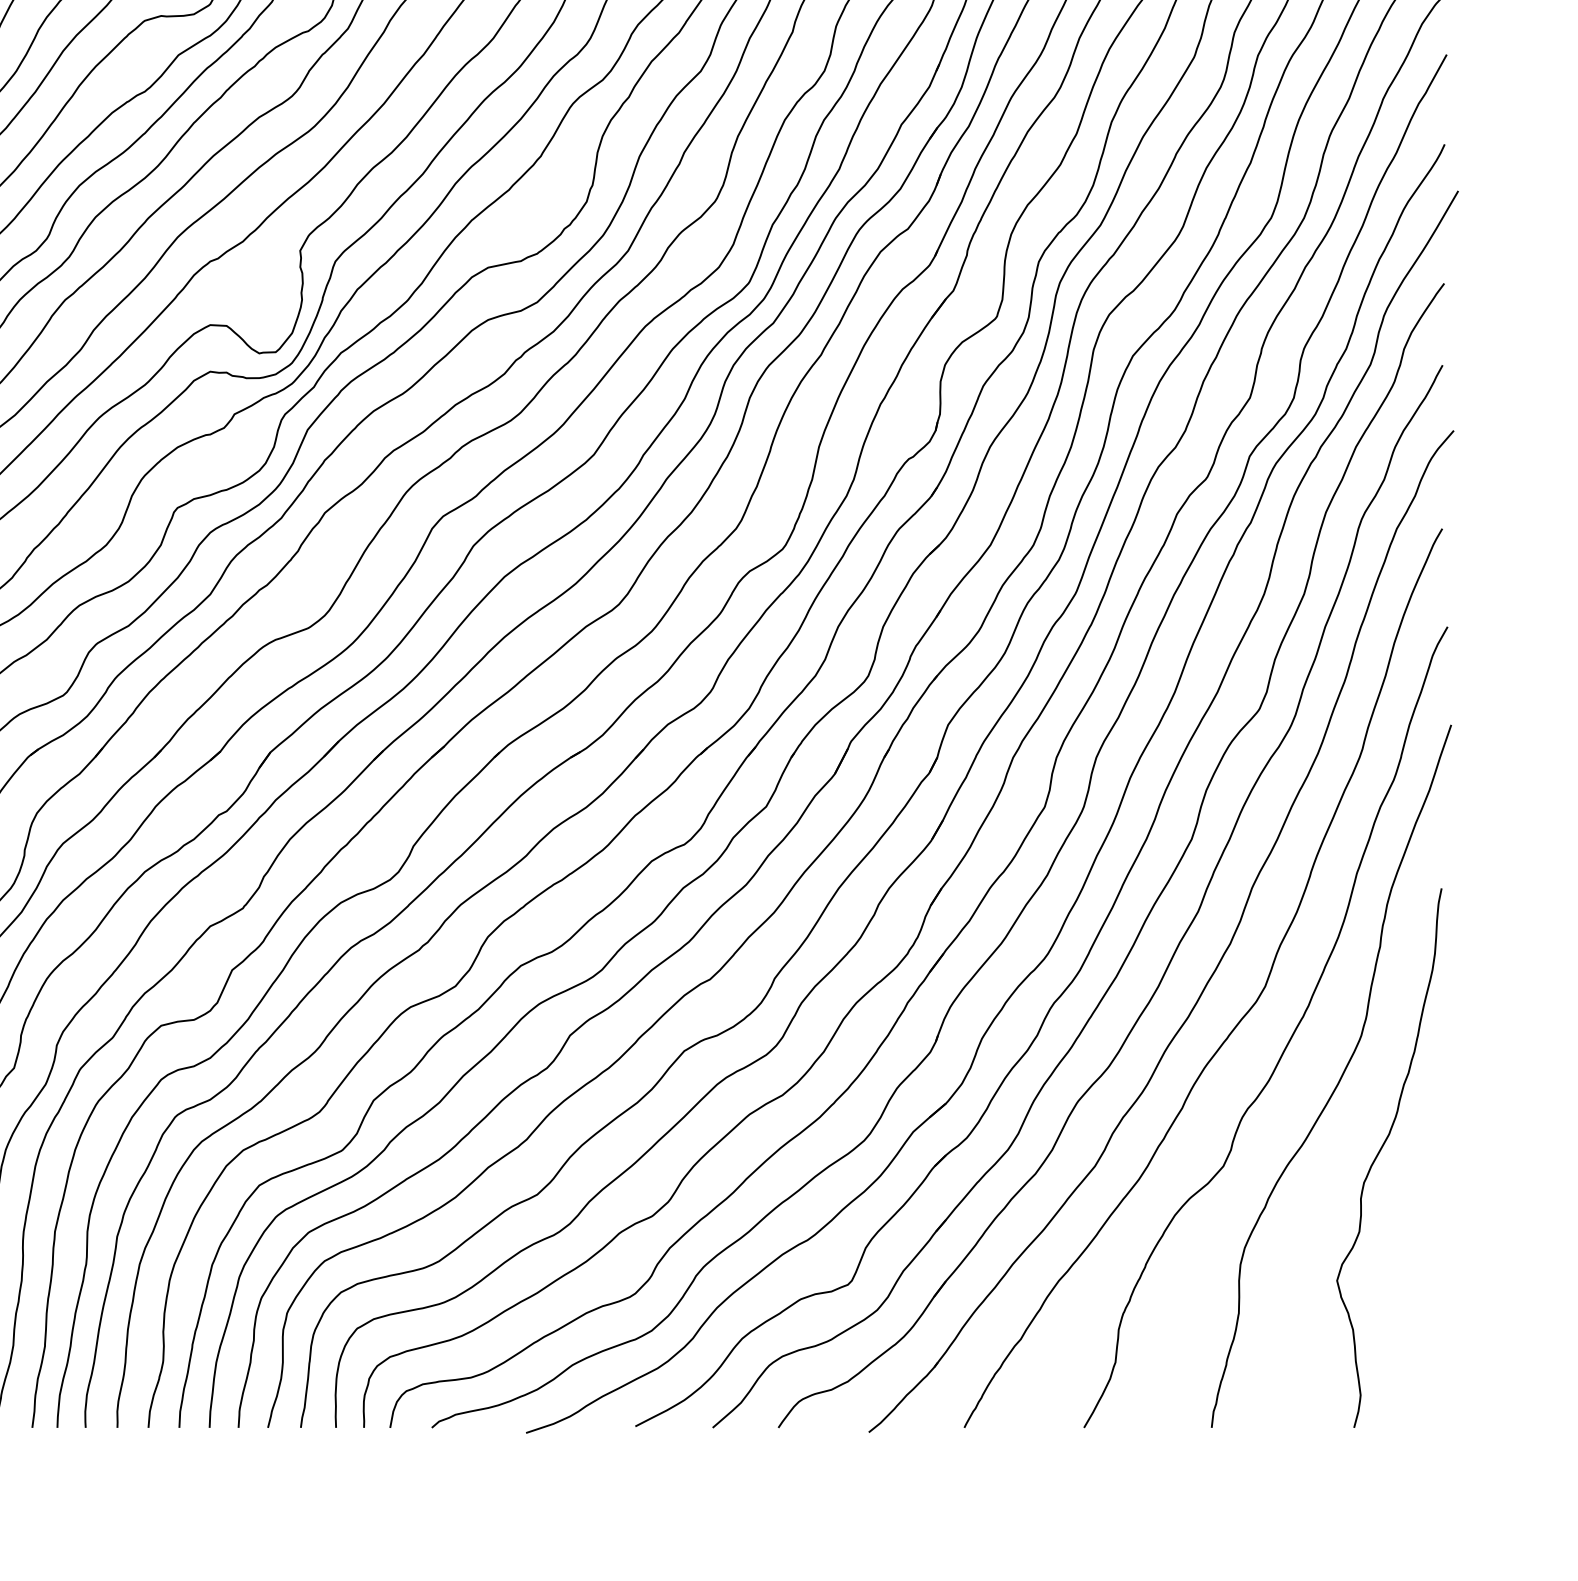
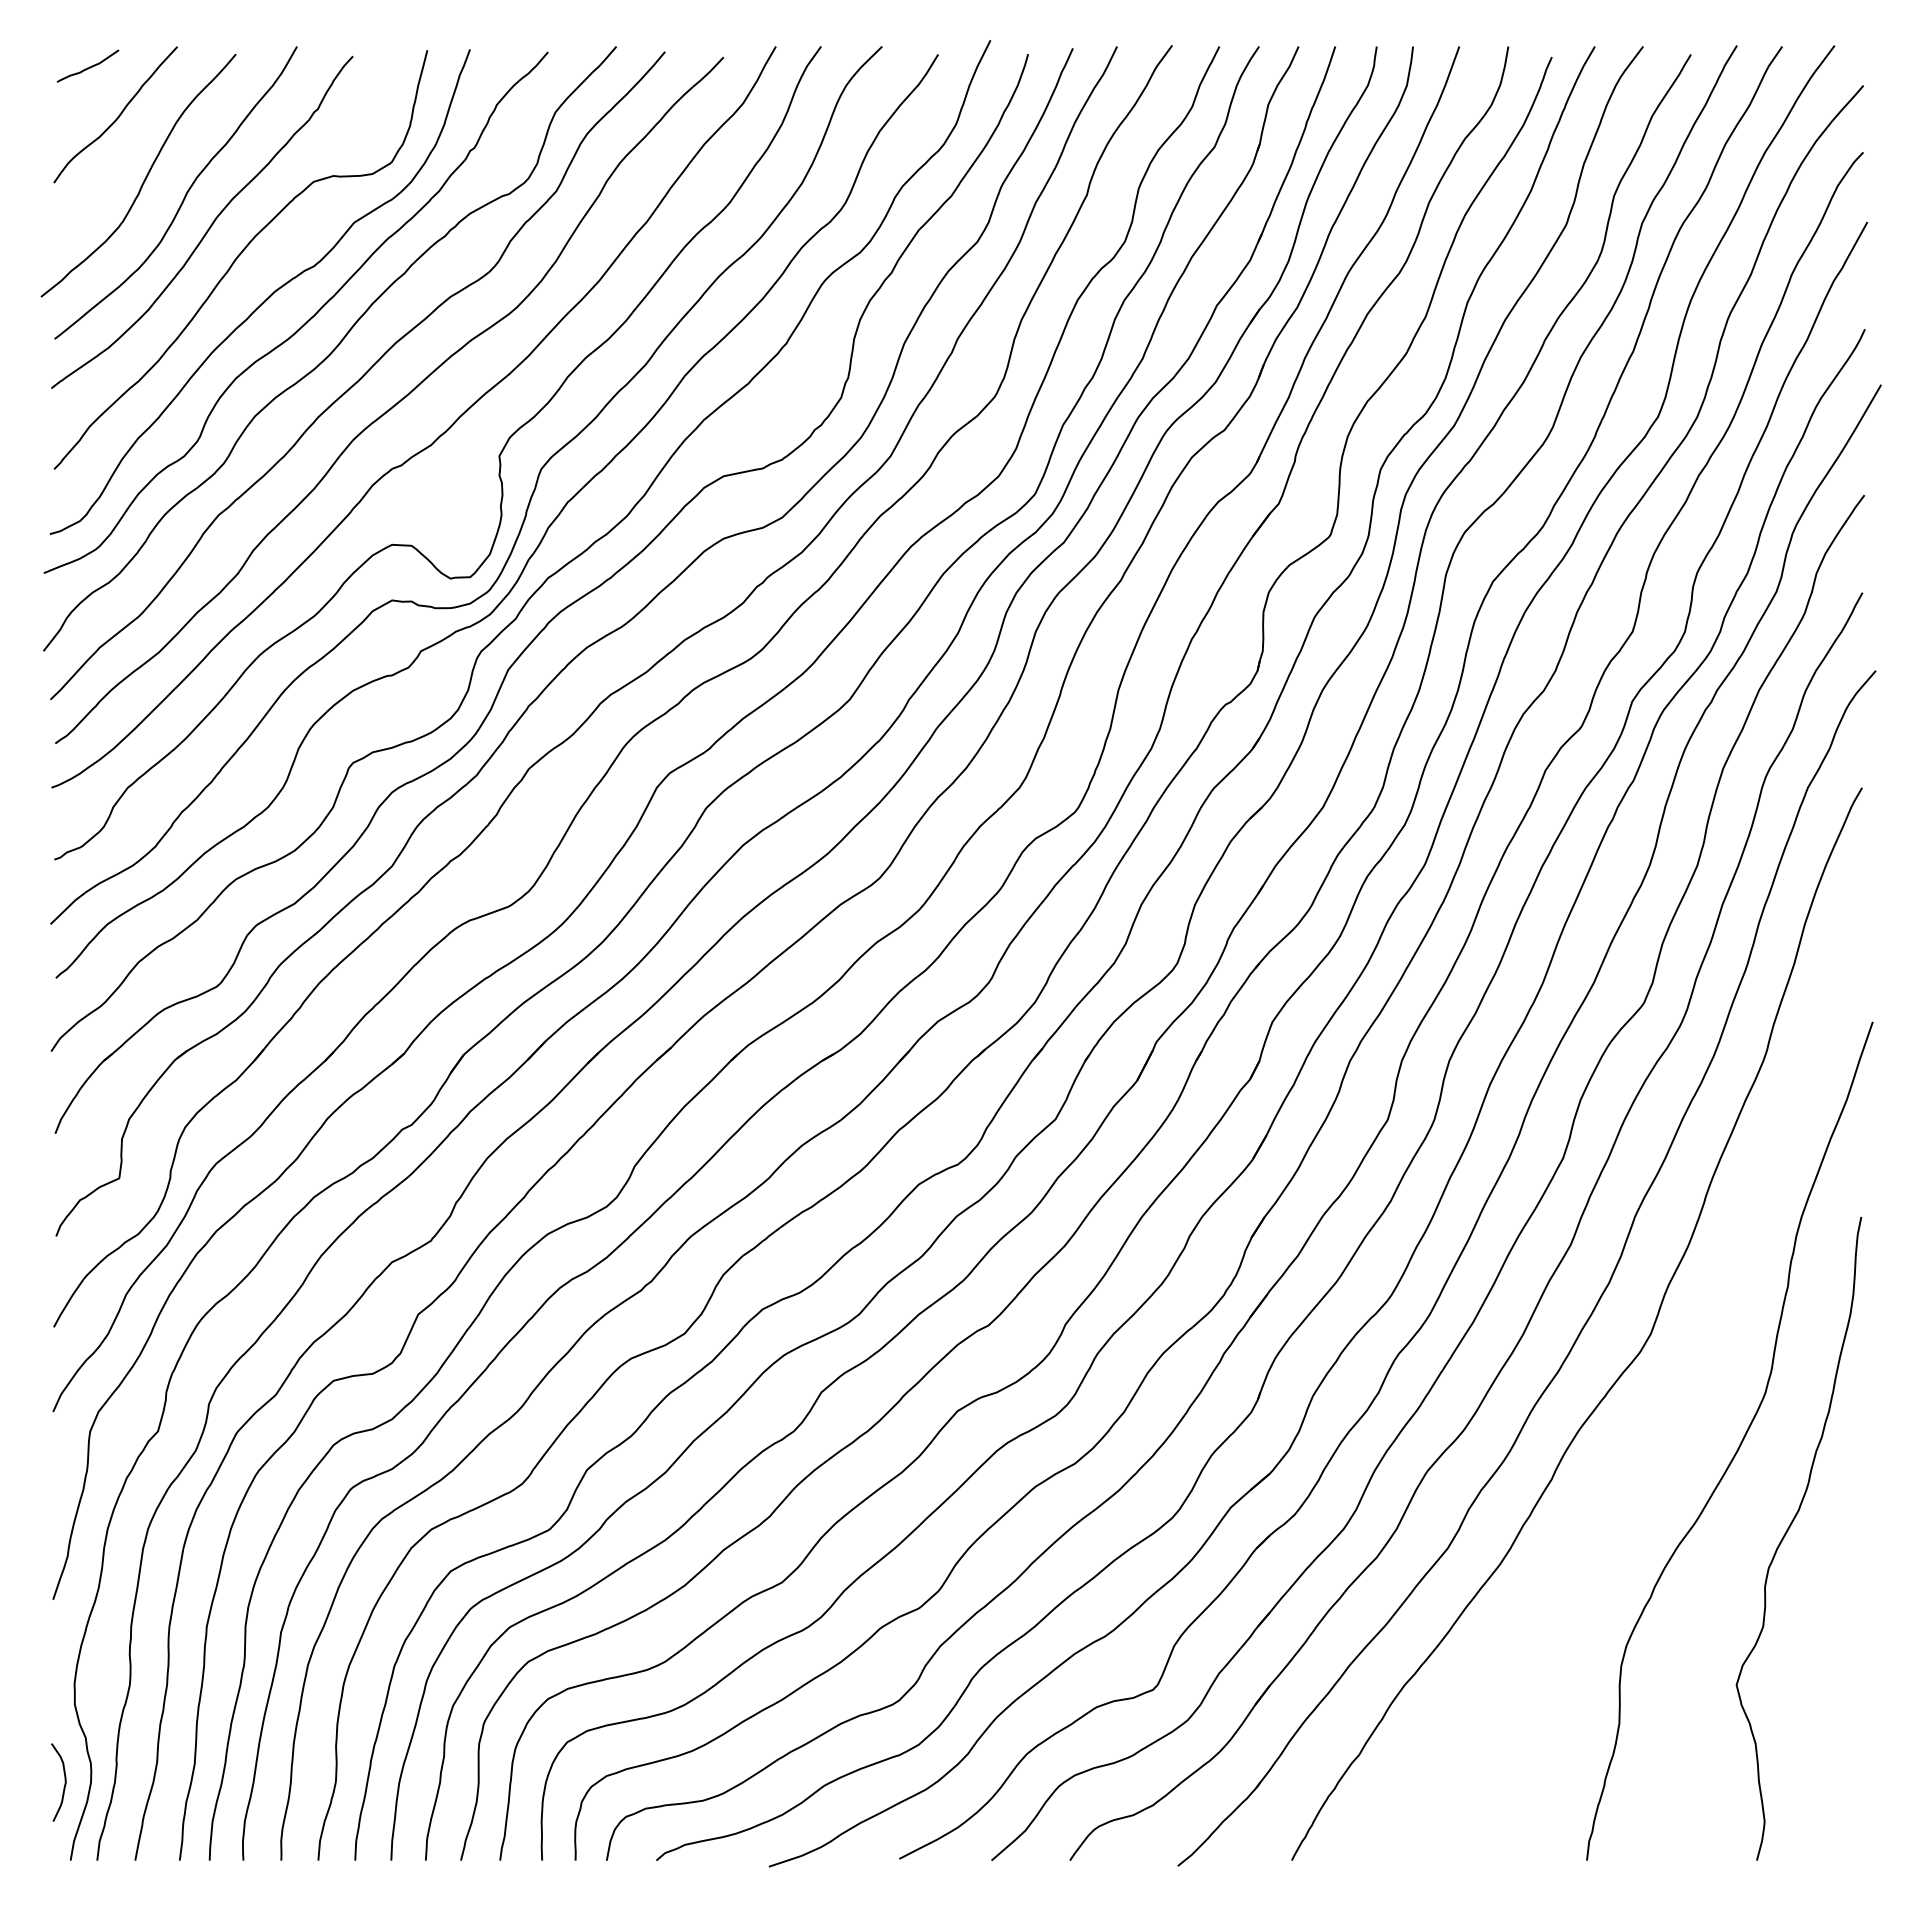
curve: (1289, 1039) -> (1679, 1397), removed

